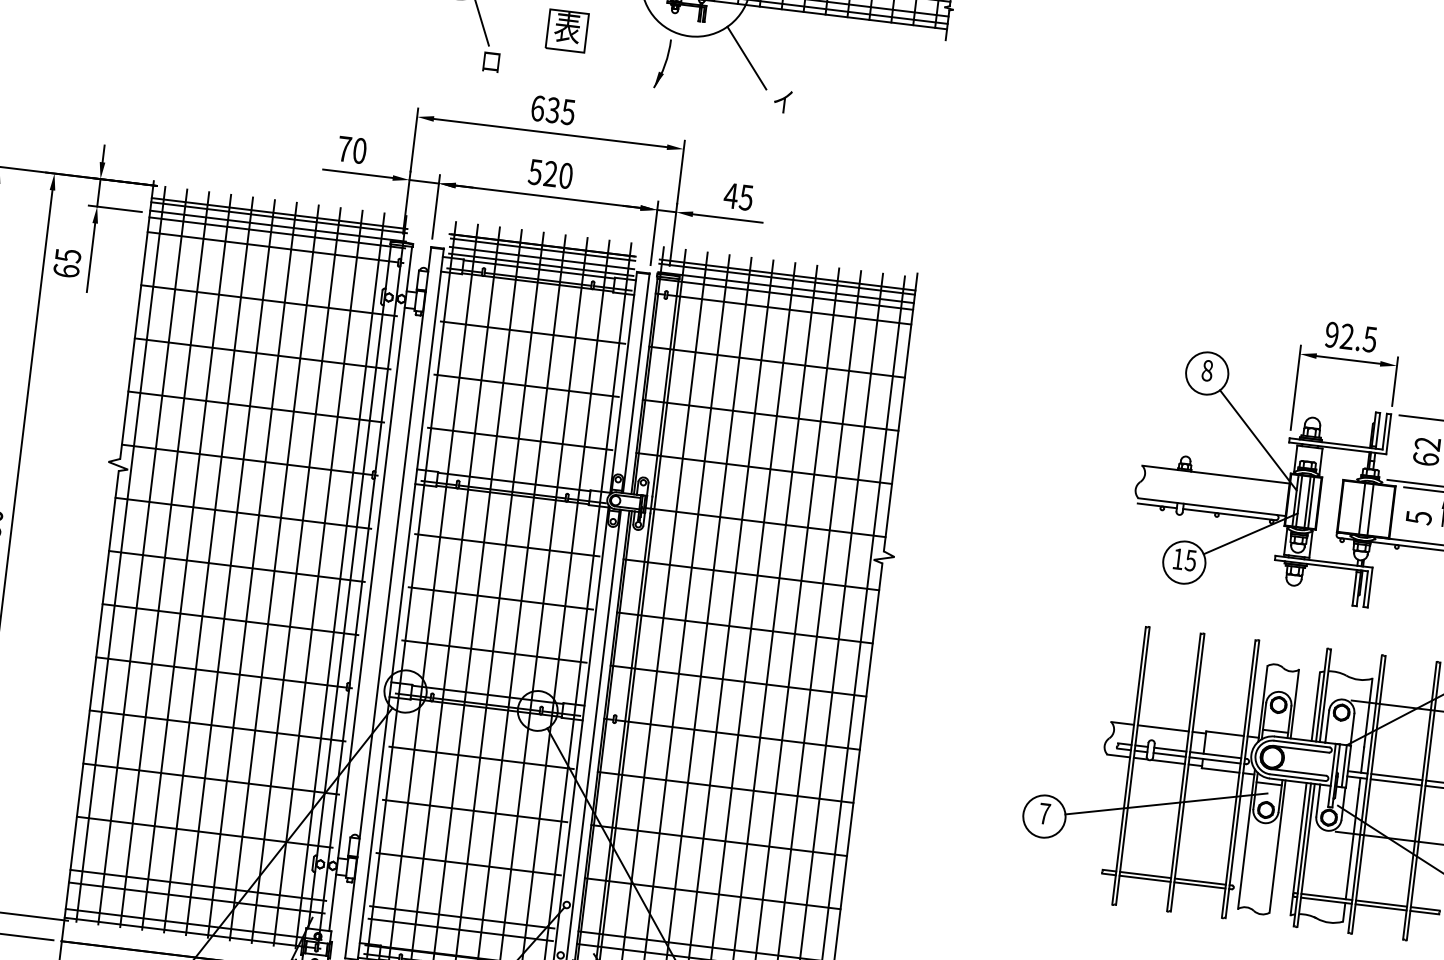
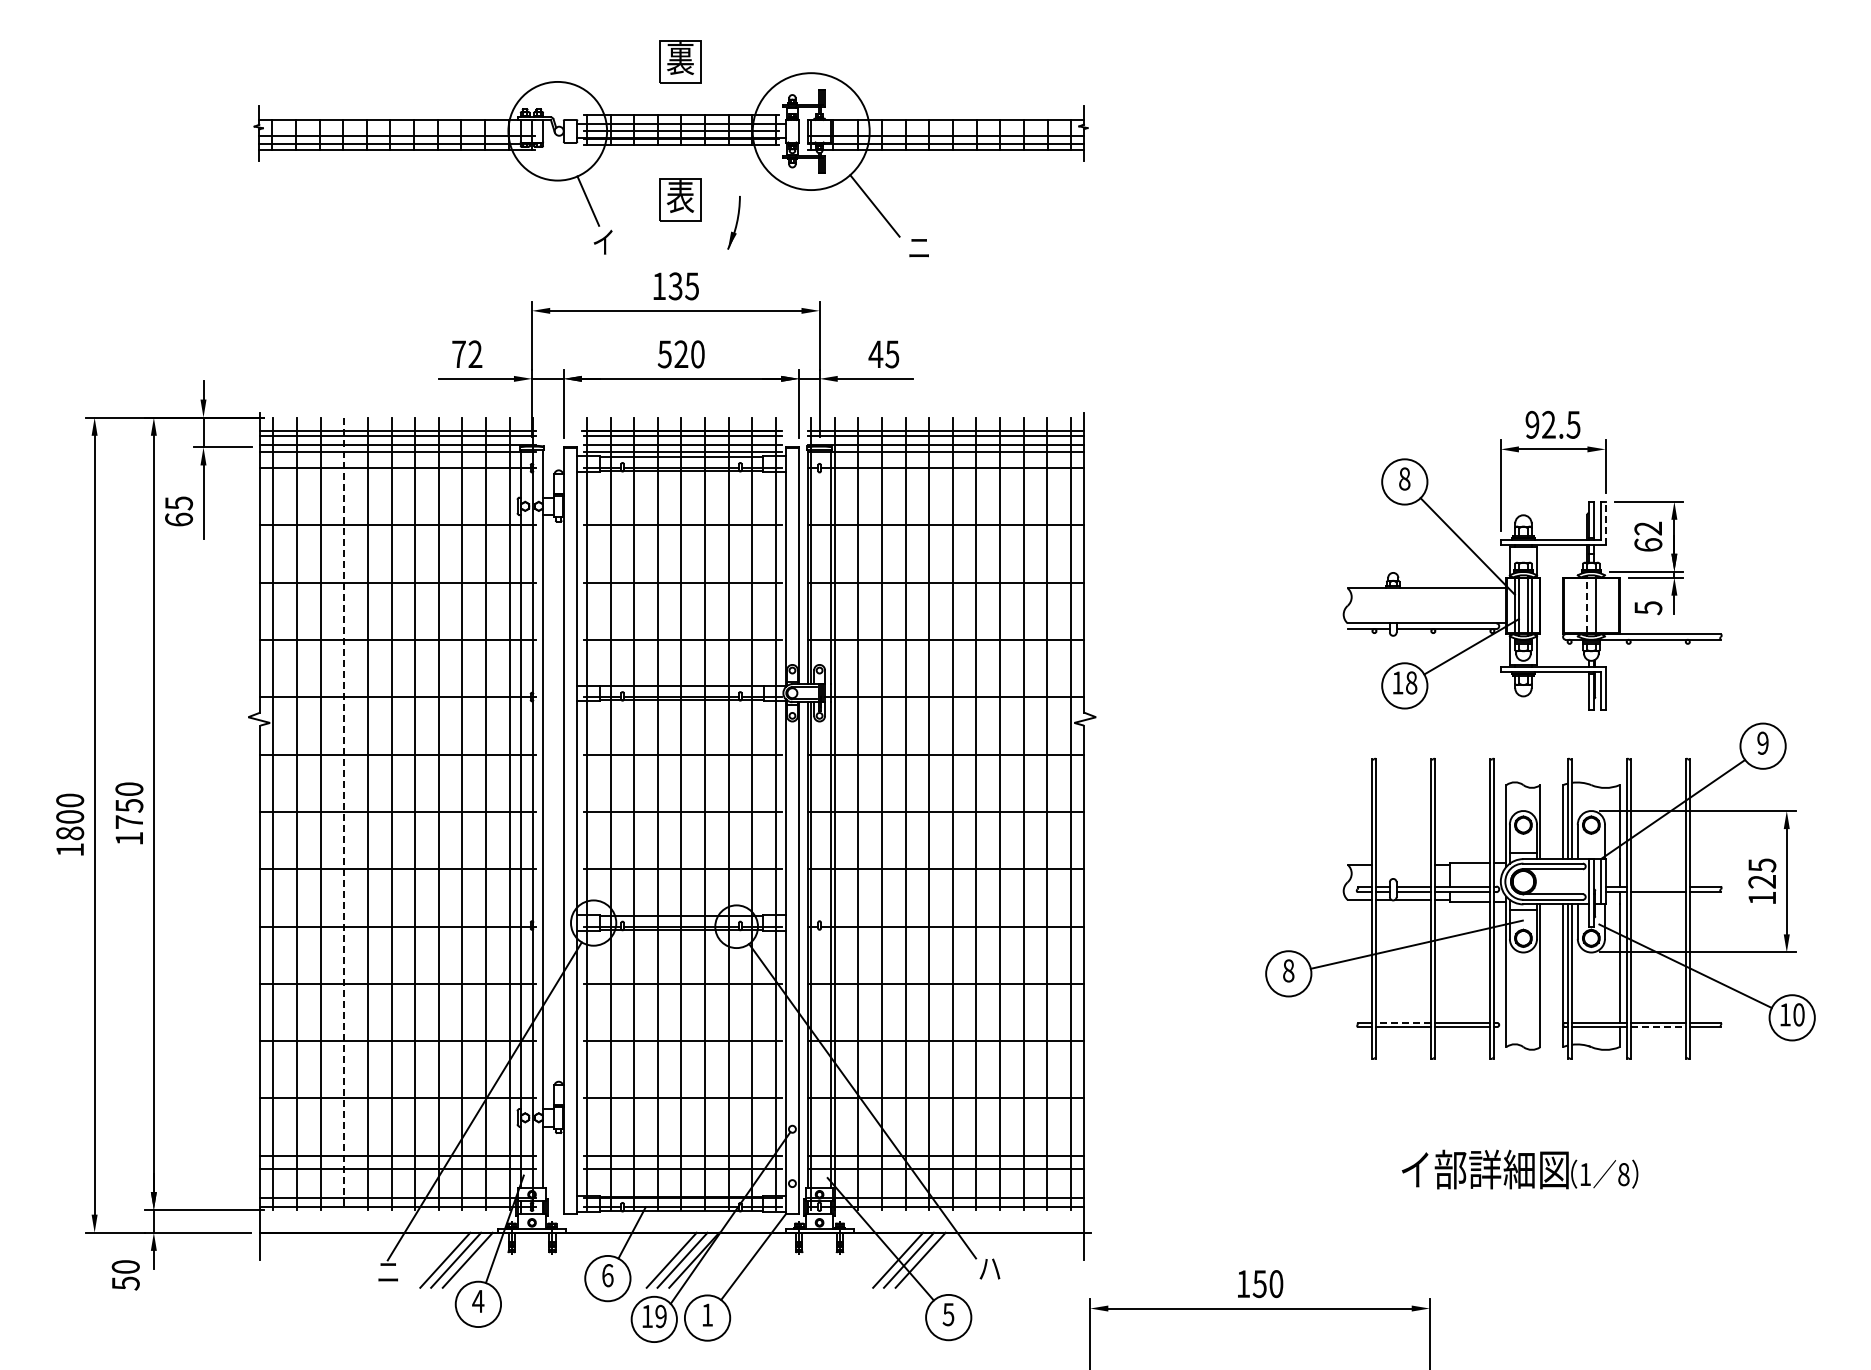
text: (490, 60) -> (602, 241), ロ -> イ
part: (662, 63) -> (733, 222), moved
text: (782, 101) -> (918, 247), イ -> ニ
text: (538, 108) -> (659, 286), 635 -> 135
text: (359, 151) -> (475, 354), 70 -> 72
line: (1388, 434) -> (1605, 523), solid -> dashed
line: (1361, 508) -> (1586, 605), solid -> dashed
text: (1190, 560) -> (1411, 682), 15 -> 18
line: (186, 562) -> (344, 814), solid -> dashed
line: (1163, 728) -> (1403, 864), removed
line: (1396, 776) -> (1657, 886), removed
text: (1044, 813) -> (1288, 970), 7 -> 8
line: (1145, 874) -> (1403, 1022), solid -> dashed
line: (1381, 907) -> (1658, 1027), solid -> dashed

